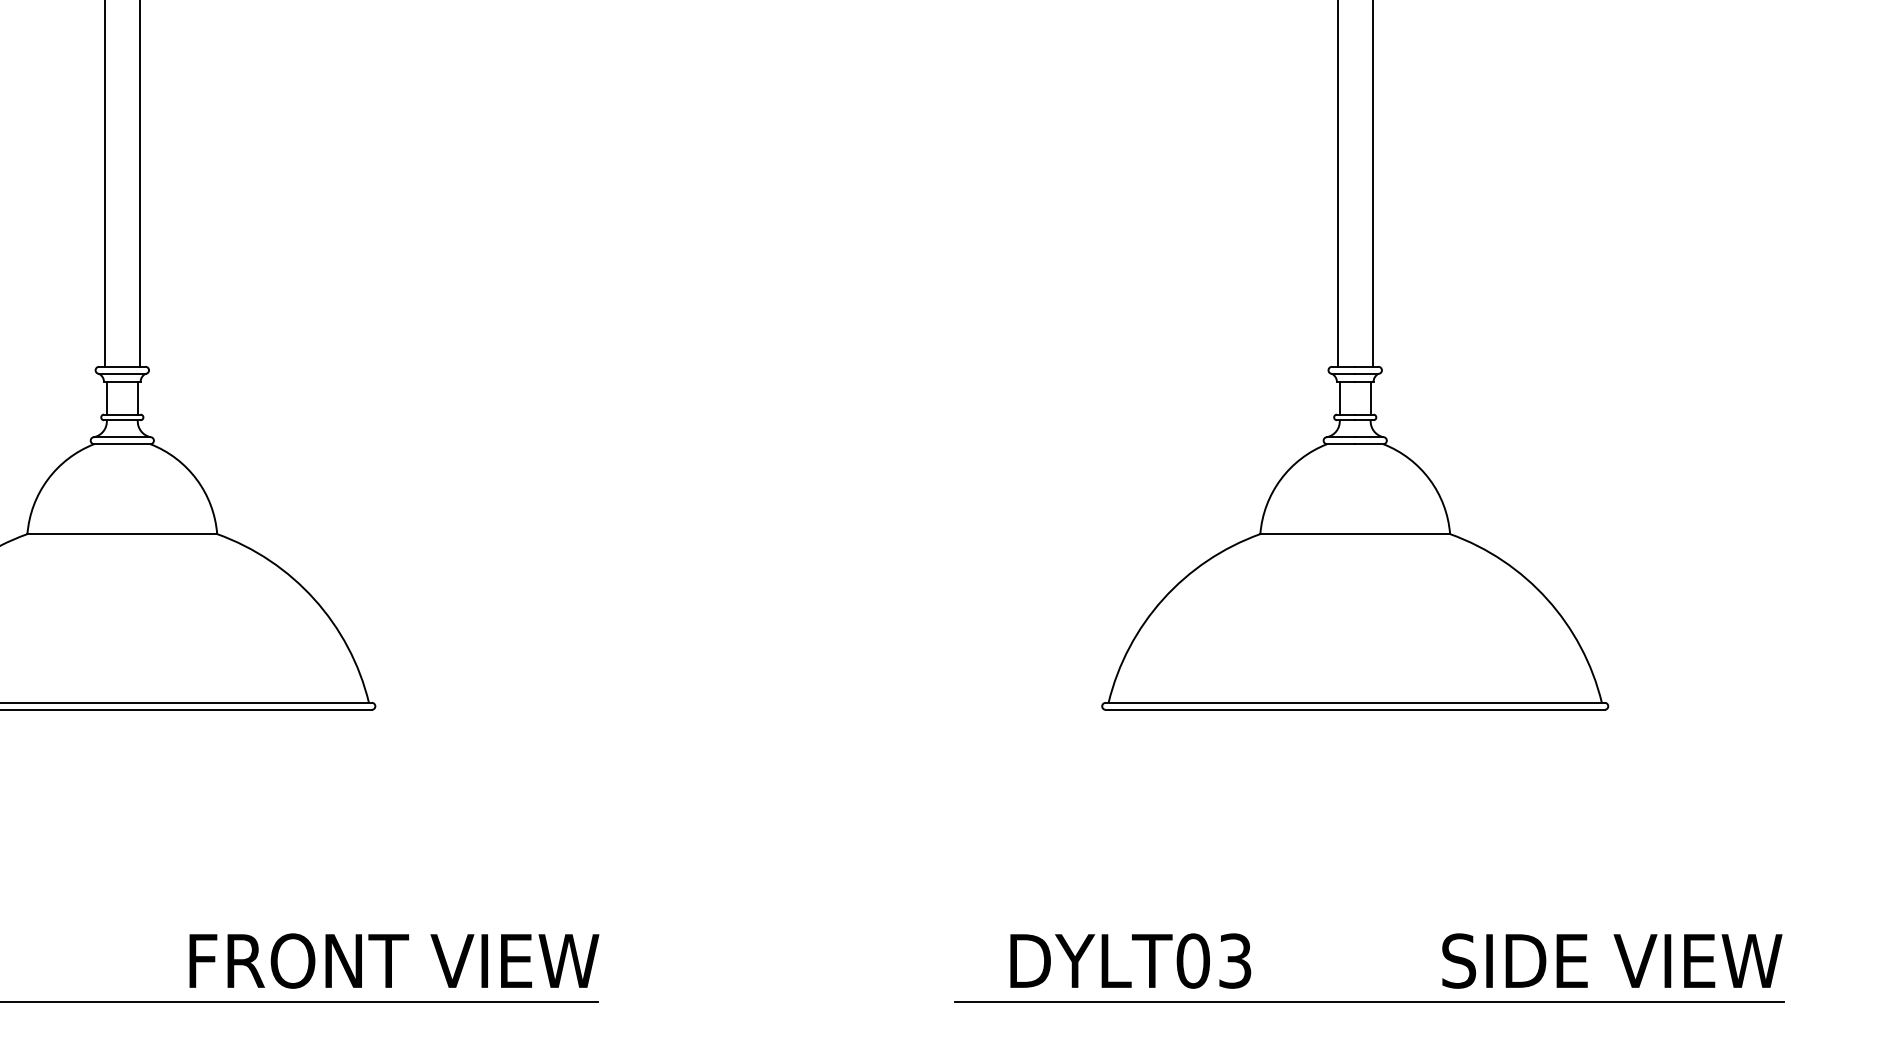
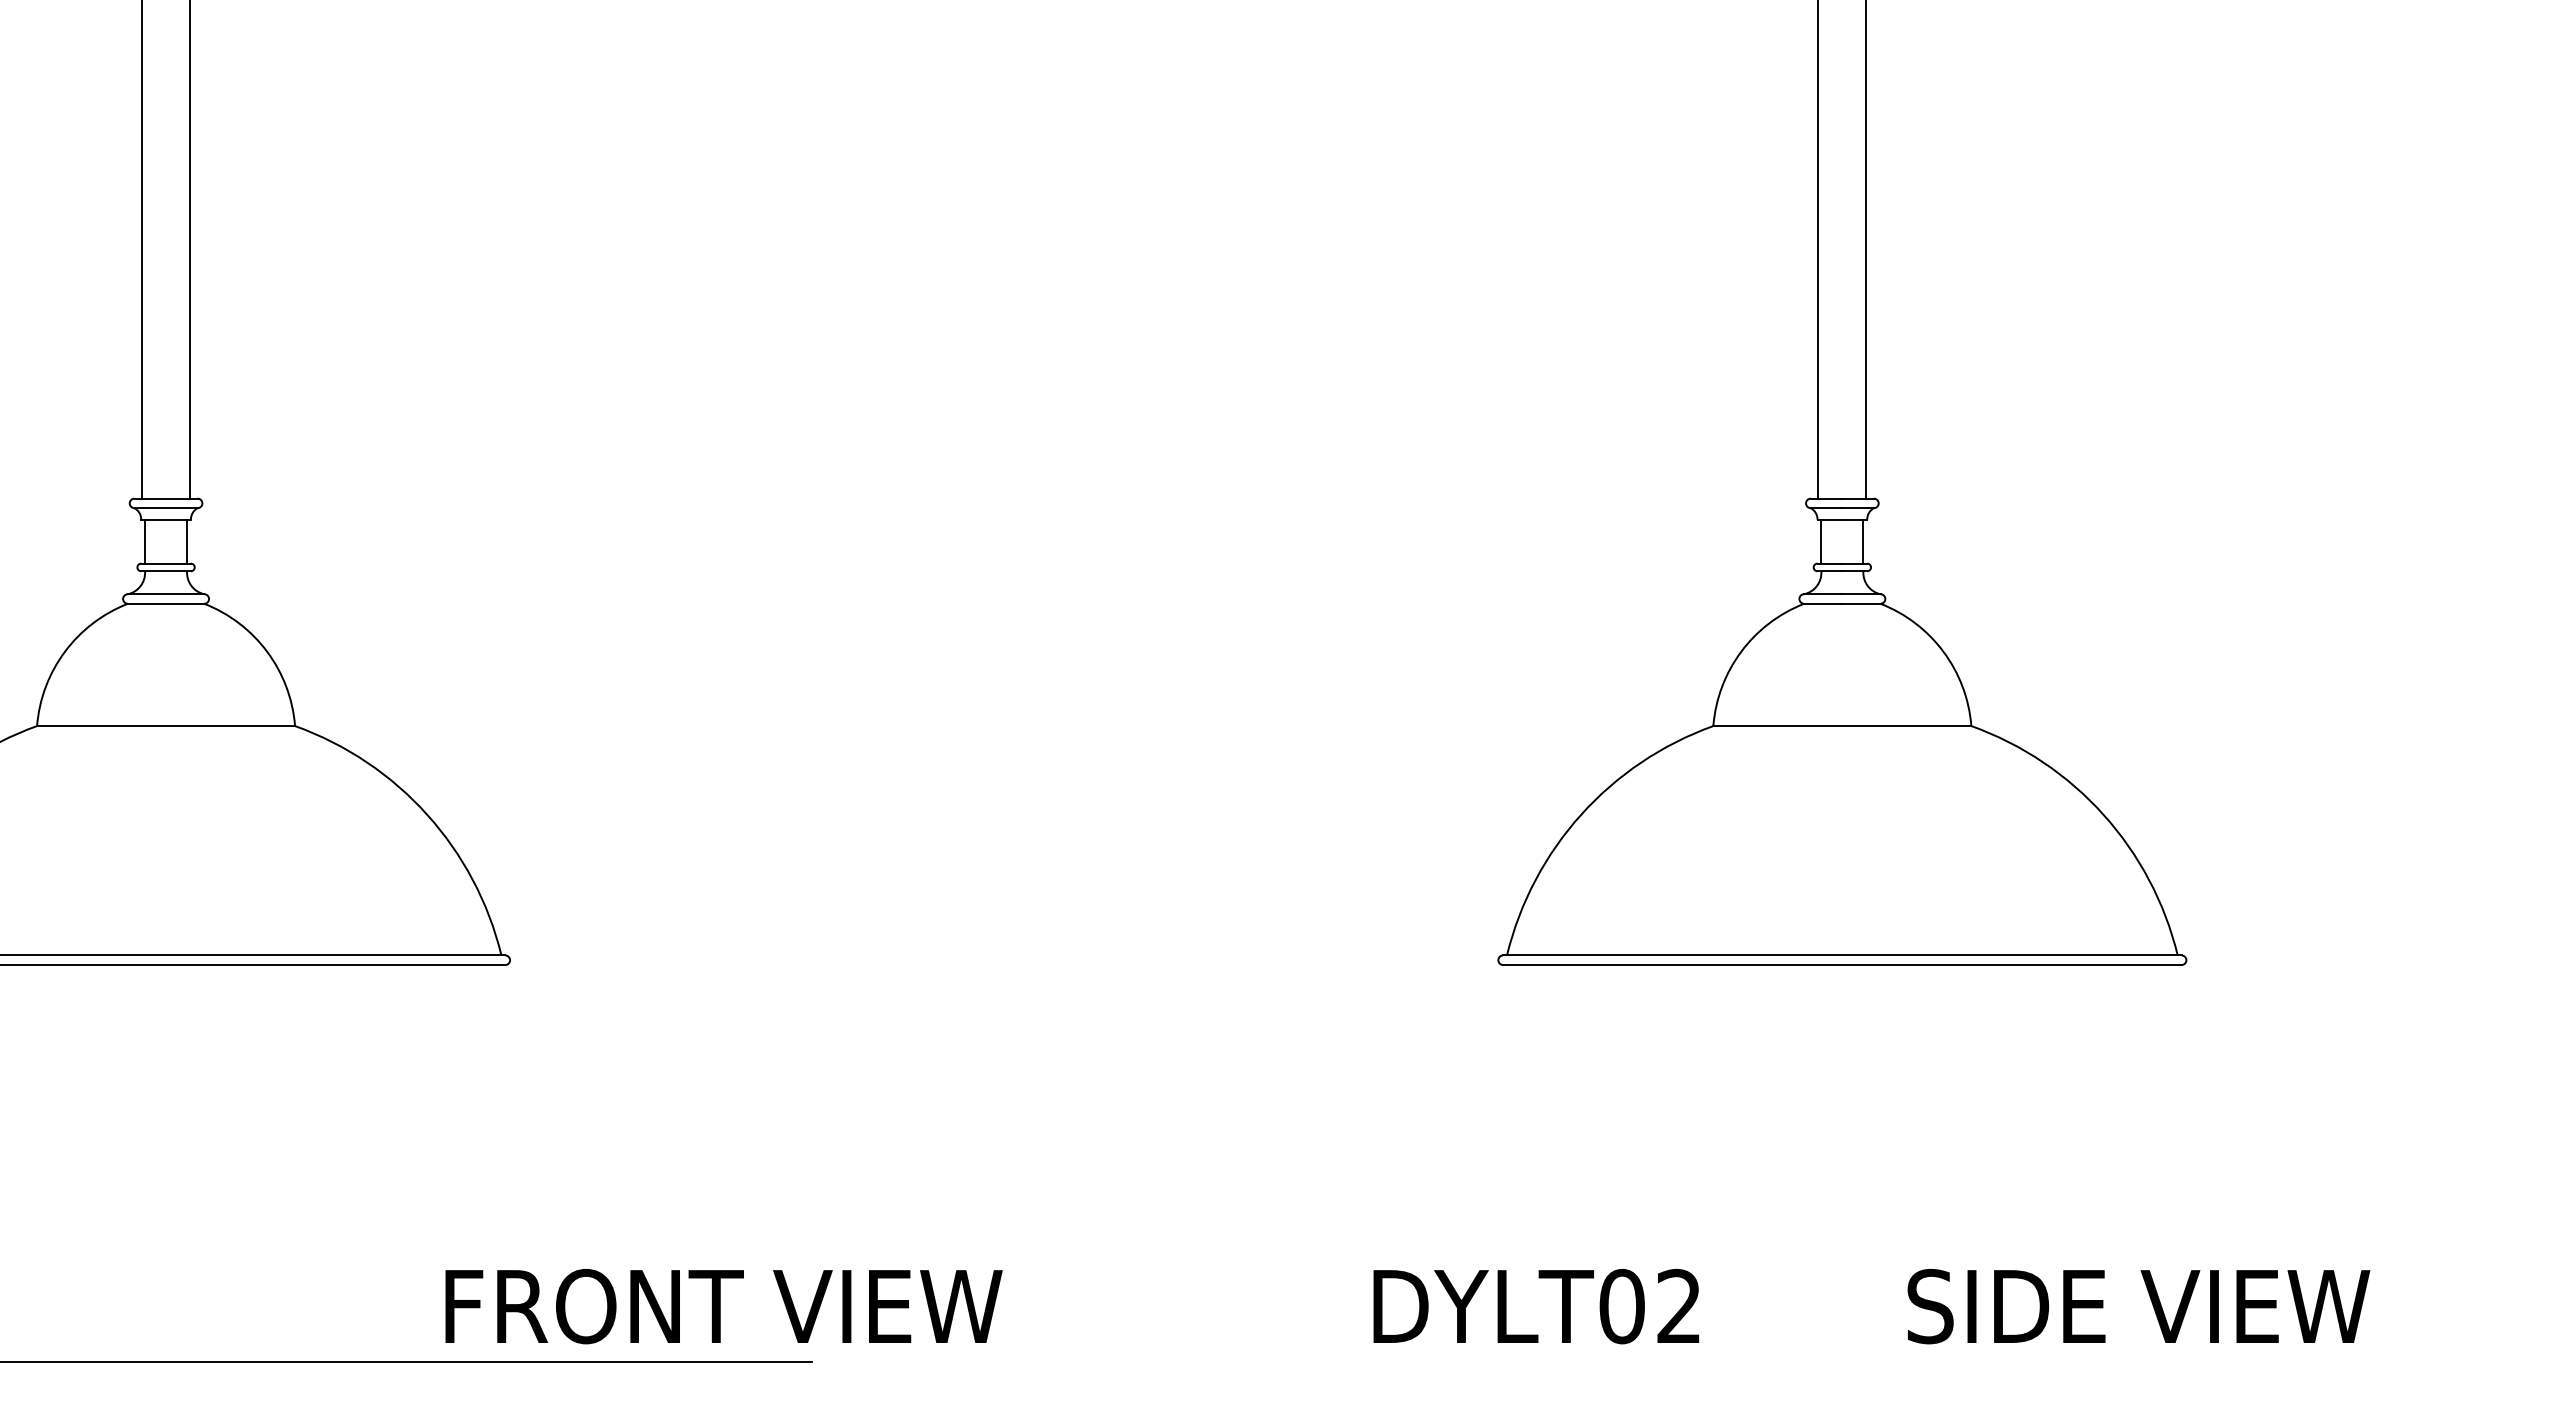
text: (394, 961) -> (723, 1306), moved
text: (1234, 961) -> (1678, 1306), DYLT03 -> DYLT02
text: (1612, 961) -> (2138, 1306), moved
line: (1368, 1001) -> (1860, 1361), removed

